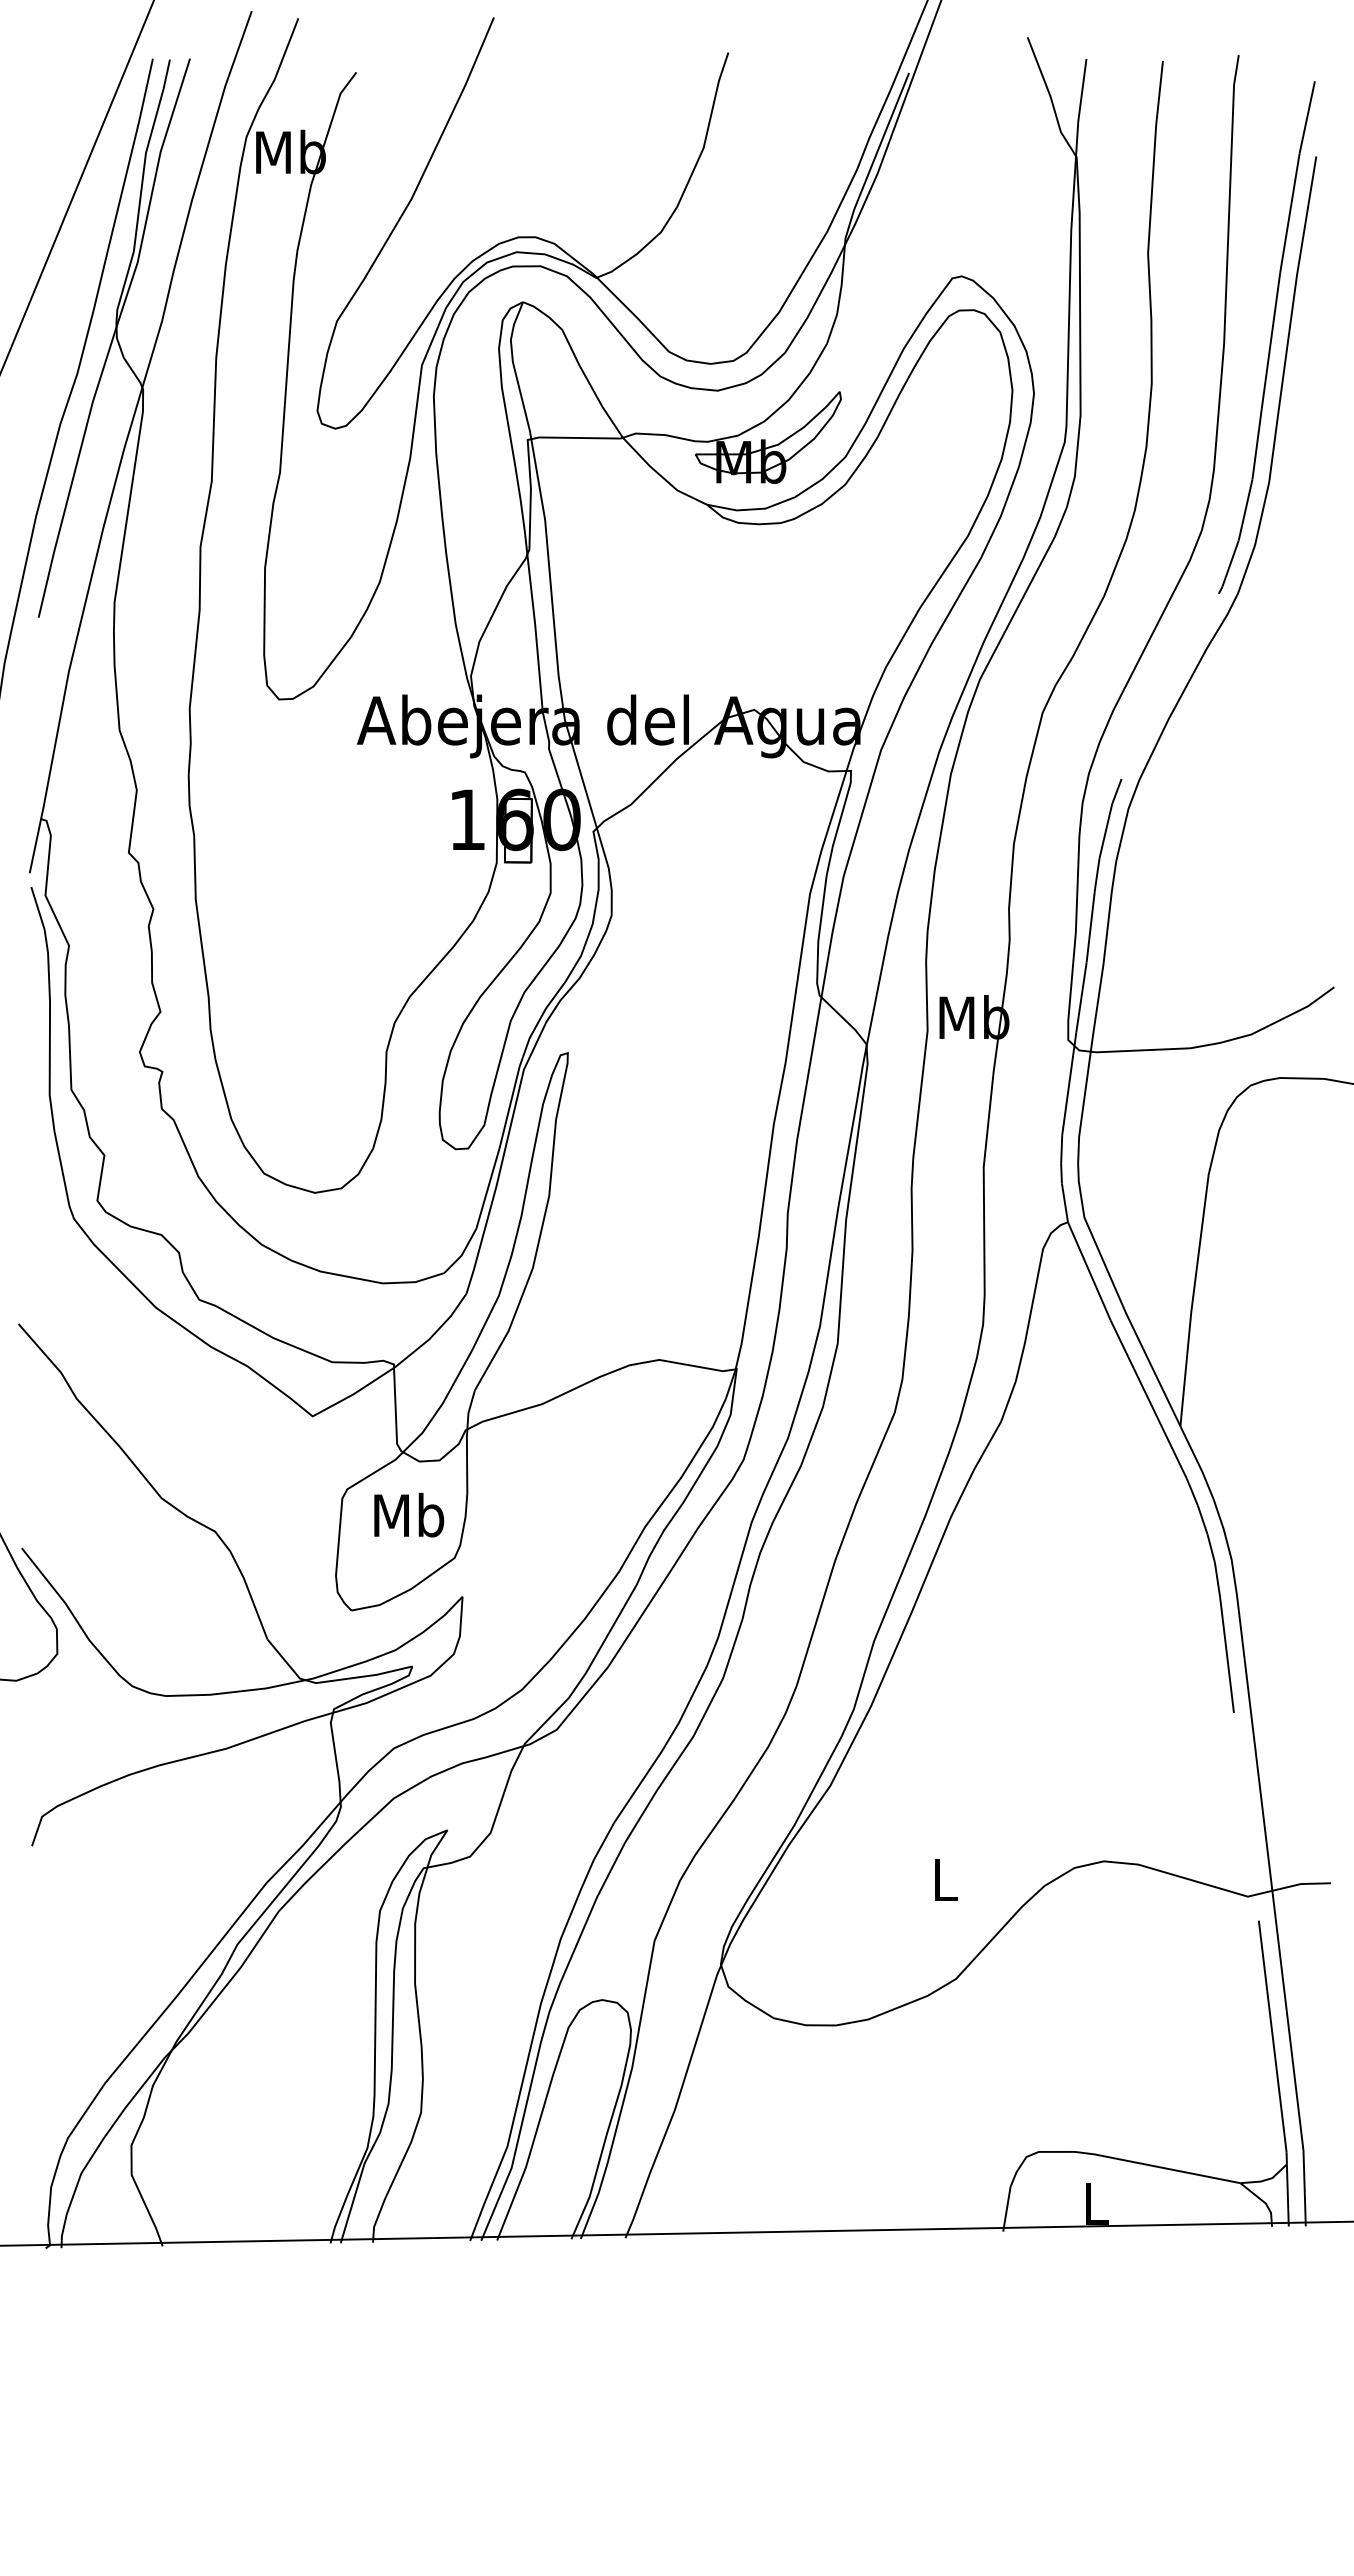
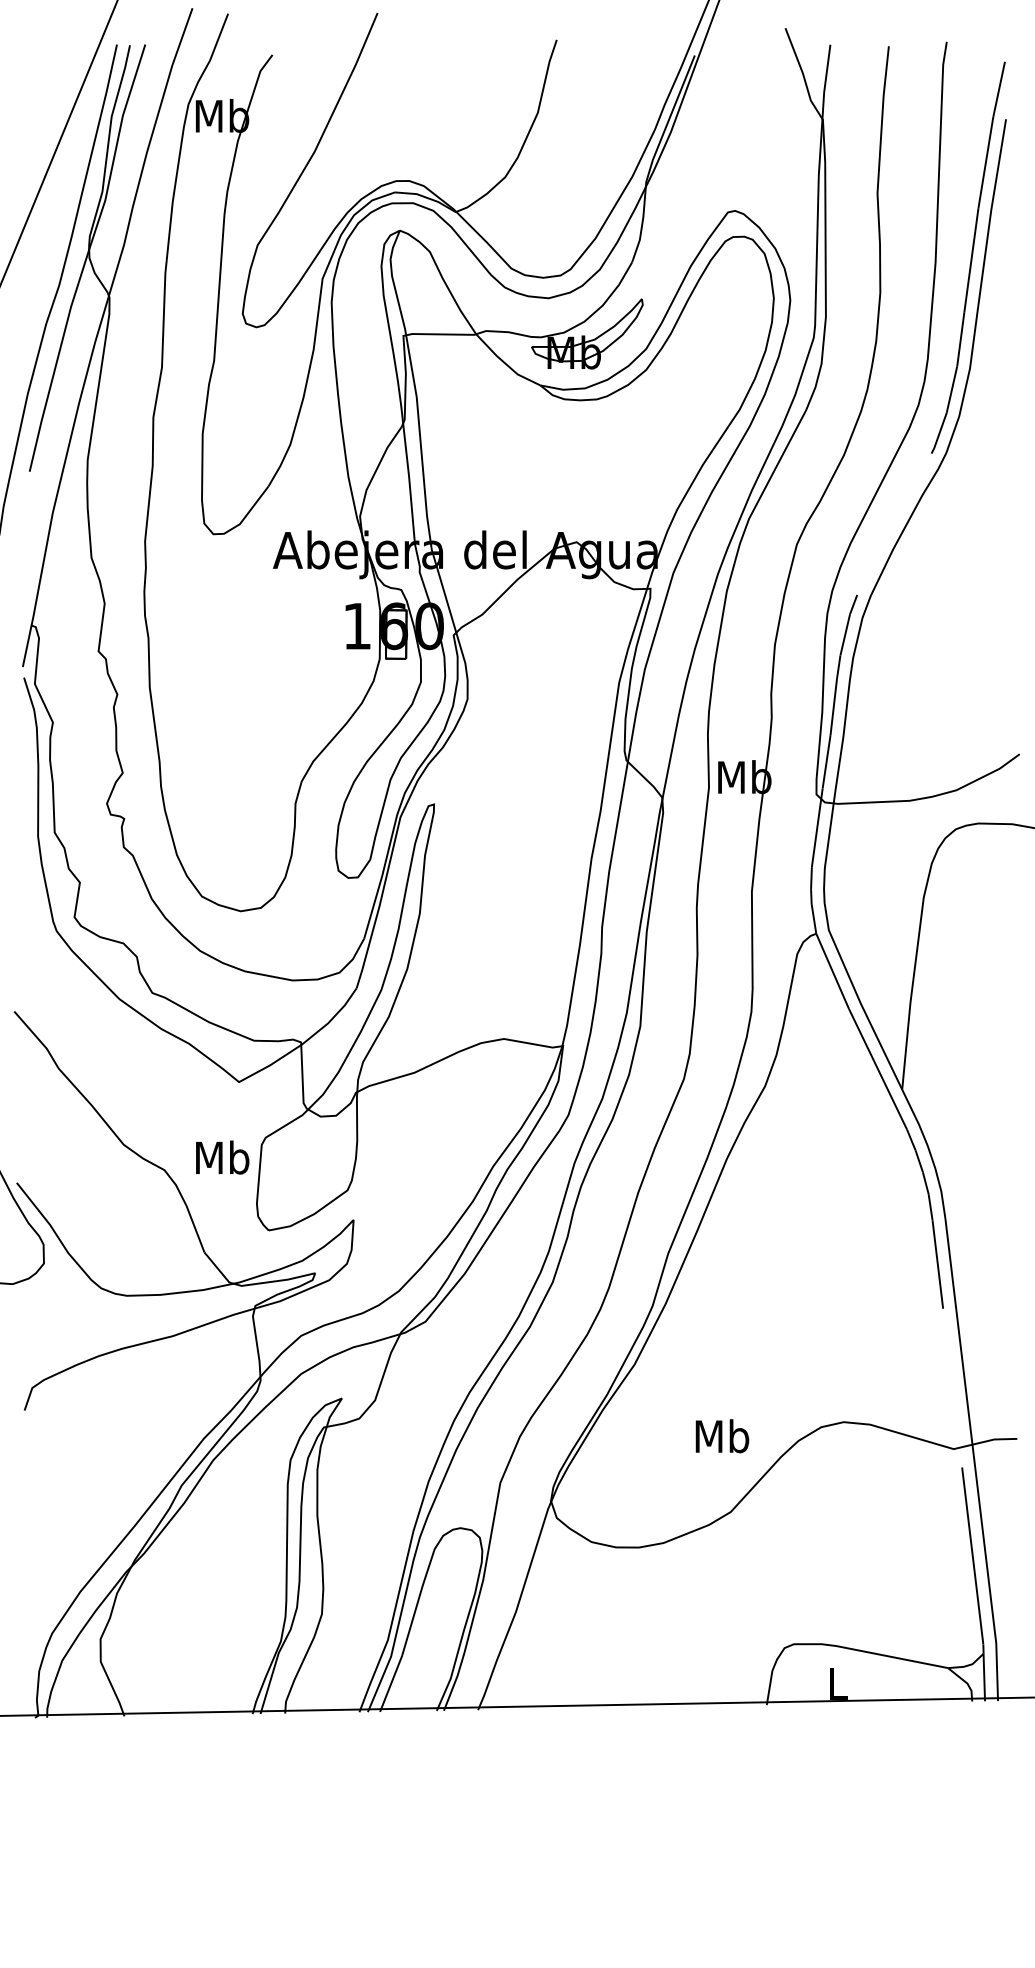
text: (409, 1514) -> (222, 1157), moved
text: (945, 1879) -> (722, 1436), L -> Mb

